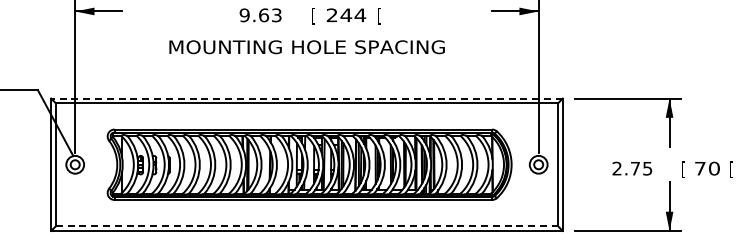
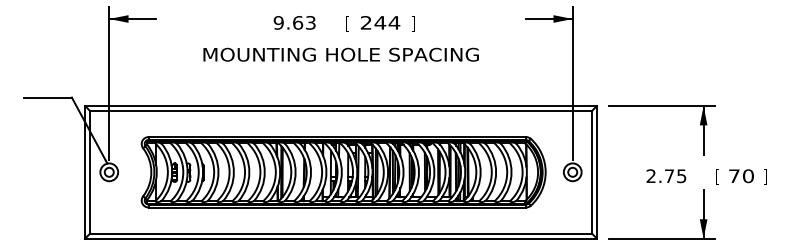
text: (379, 15) -> (413, 23), [ -> ]
line: (307, 98) -> (341, 106), dashed -> solid
text: (731, 168) -> (765, 176), [ -> ]
line: (307, 226) -> (341, 234), dashed -> solid

